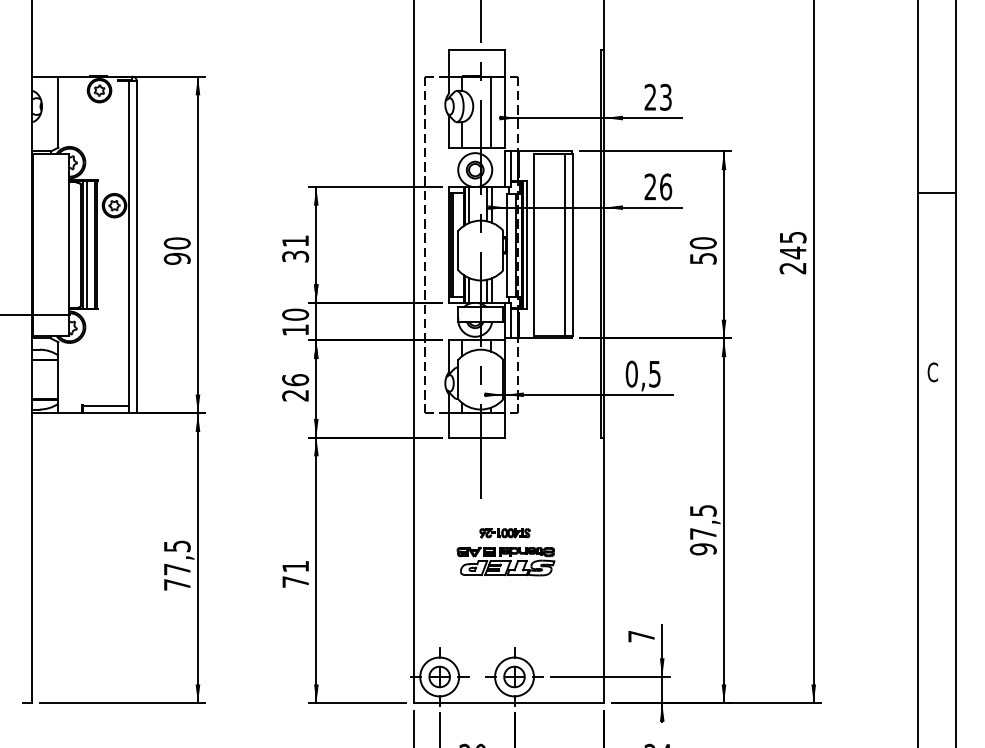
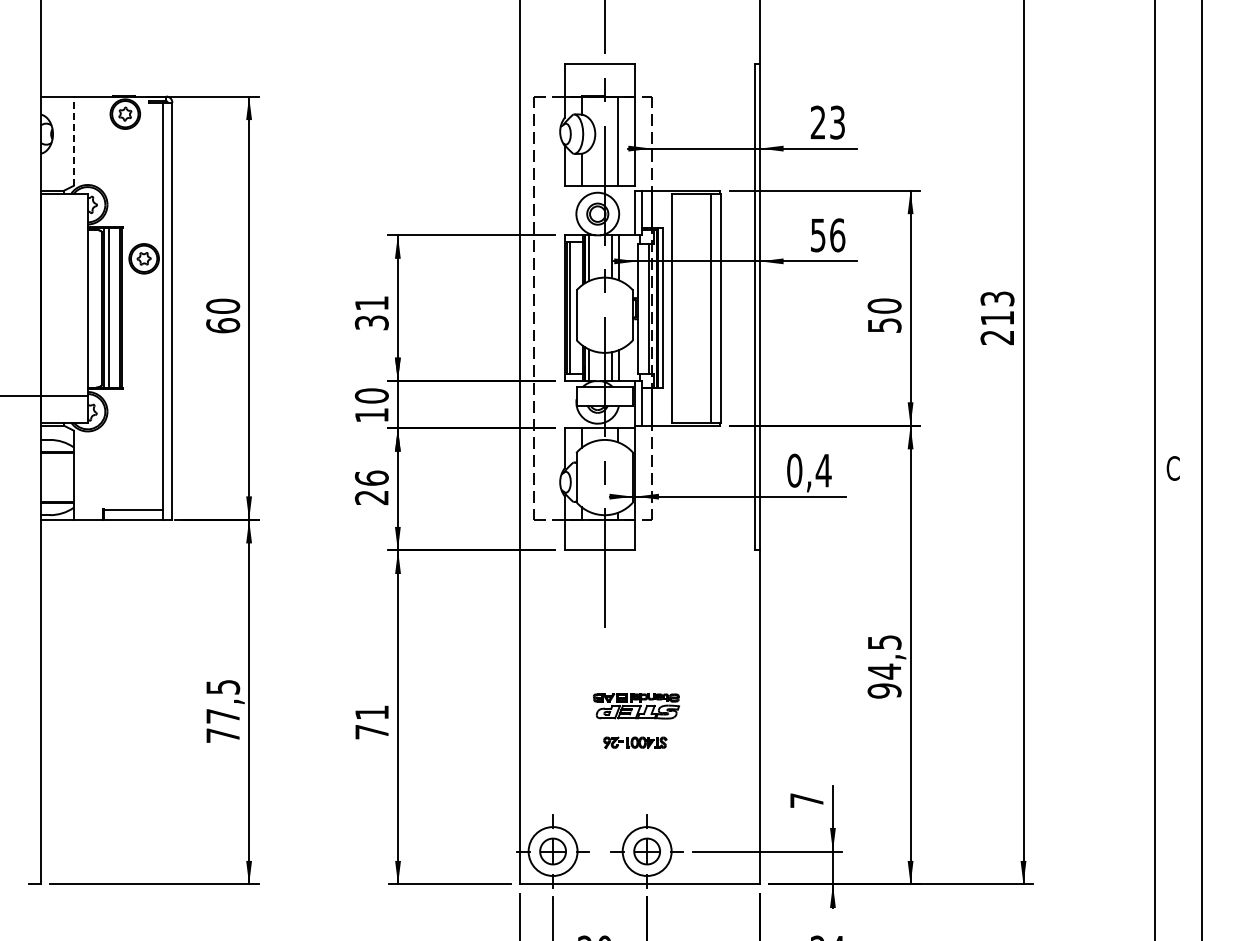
line: (58, 112) -> (73, 141), solid -> dashed
text: (649, 187) -> (817, 235), 26 -> 56
line: (936, 192) -> (1177, 242), removed
text: (792, 245) -> (996, 308), 245 -> 213
text: (177, 258) -> (223, 325), 90 -> 60
text: (654, 374) -> (823, 470), 0,5 -> 0,4
part: (505, 533) -> (635, 742), moved
text: (703, 533) -> (884, 671), 97,5 -> 94,5
part: (506, 561) -> (636, 706), size x0.7

